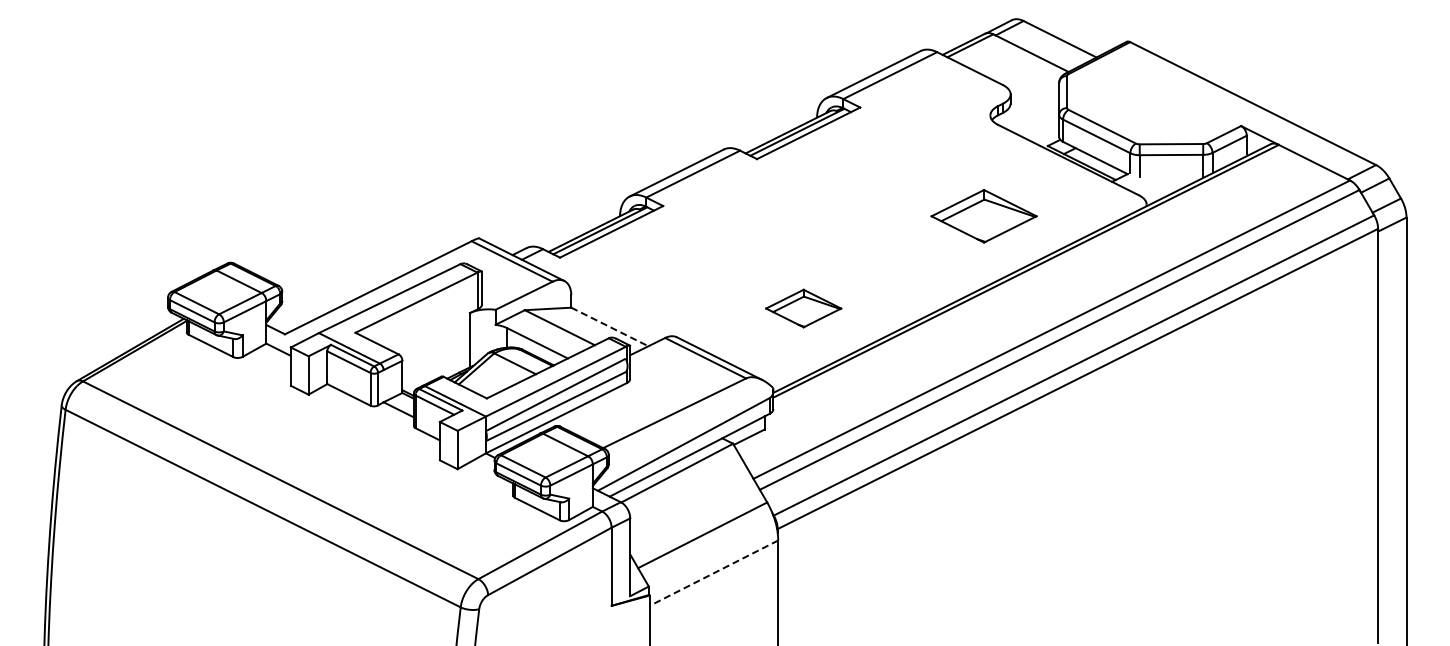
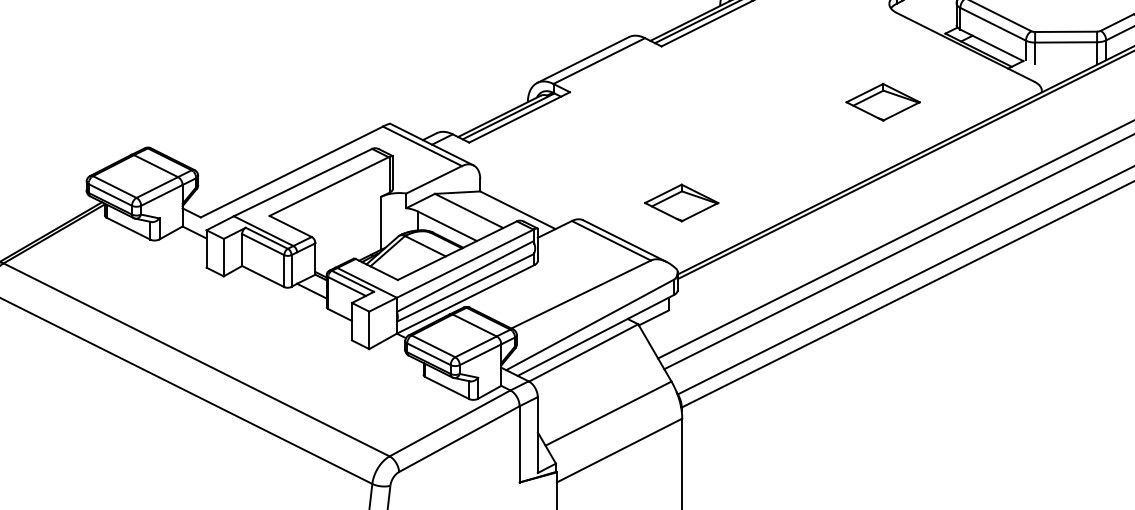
part: (983, 216) -> (882, 102), size x0.71
part: (803, 308) -> (681, 202), moved
line: (610, 327) -> (518, 210), dashed -> solid
line: (713, 573) -> (619, 450), dashed -> solid

